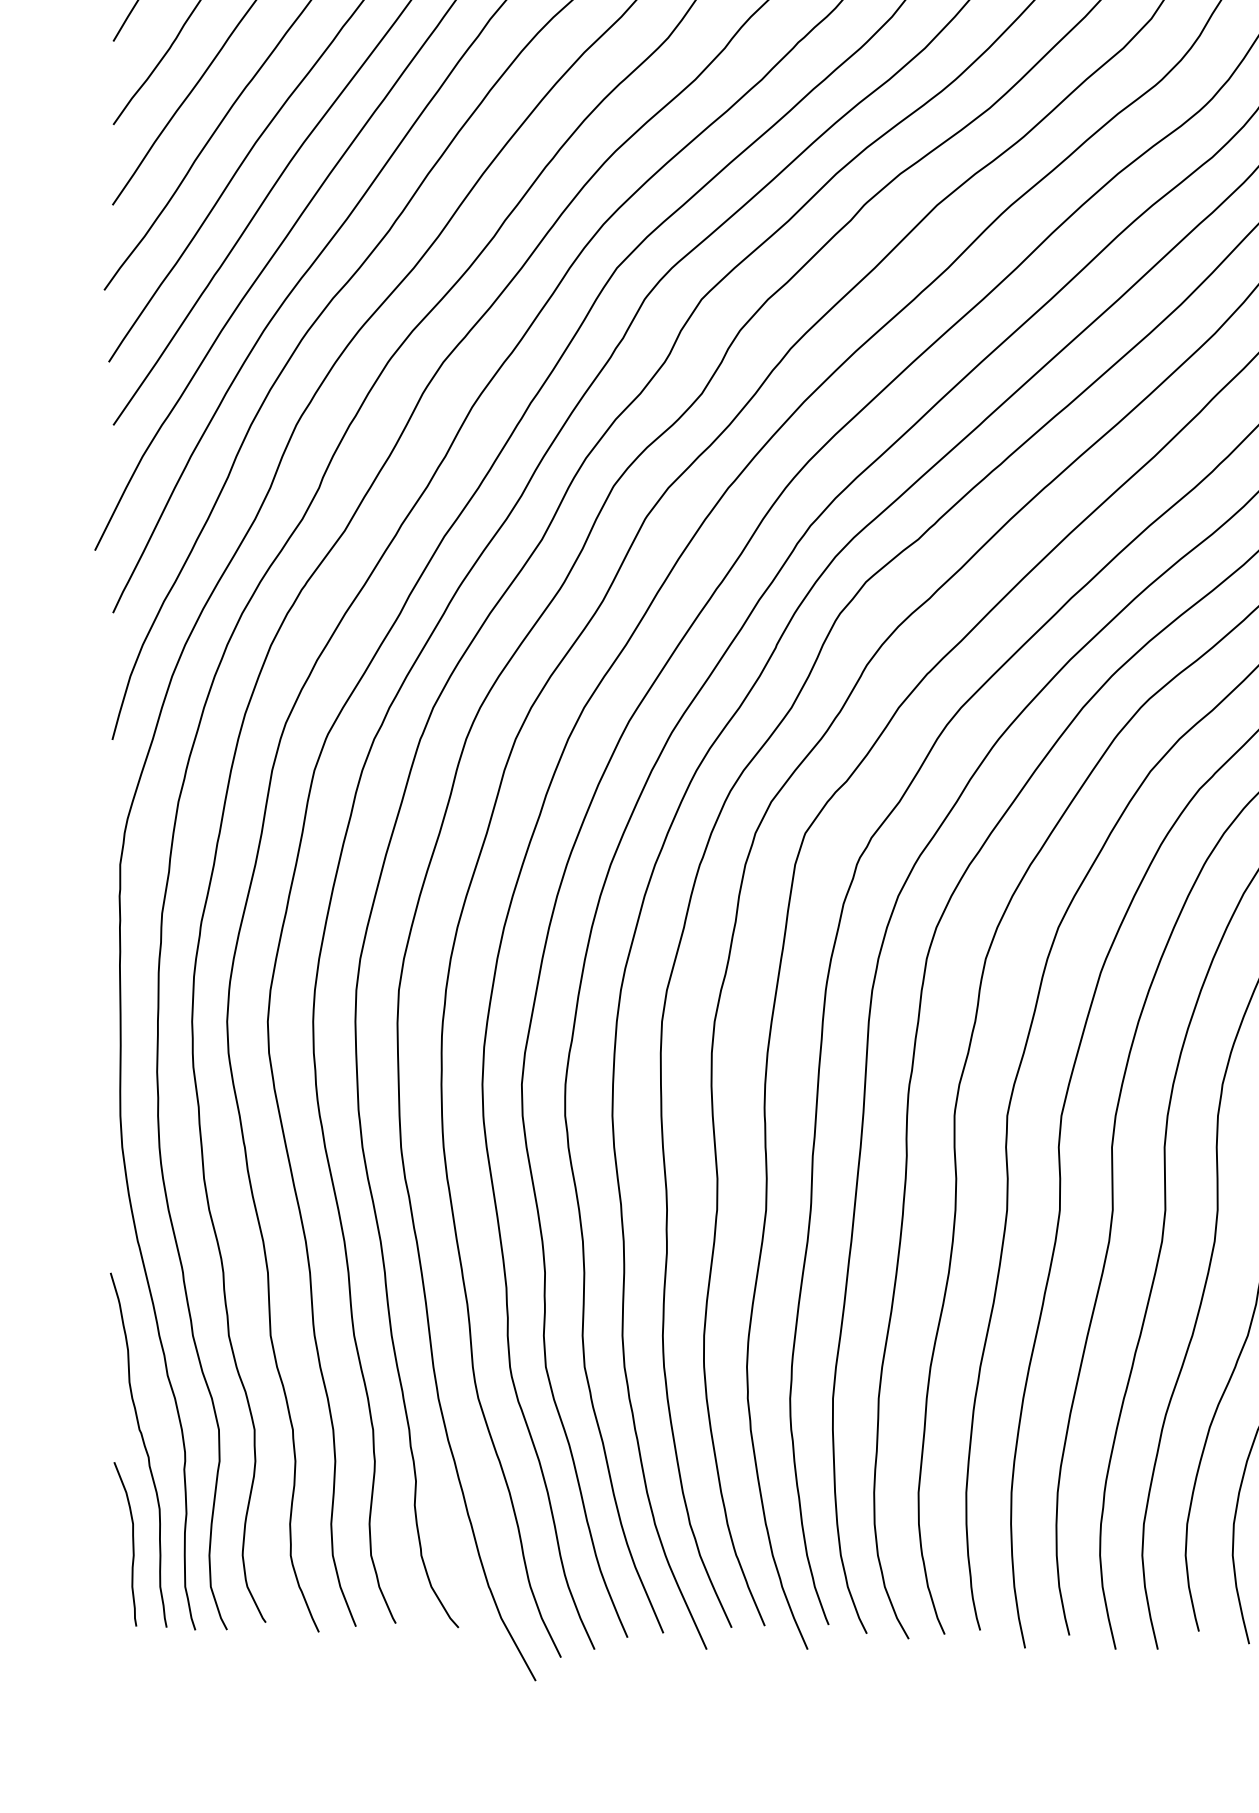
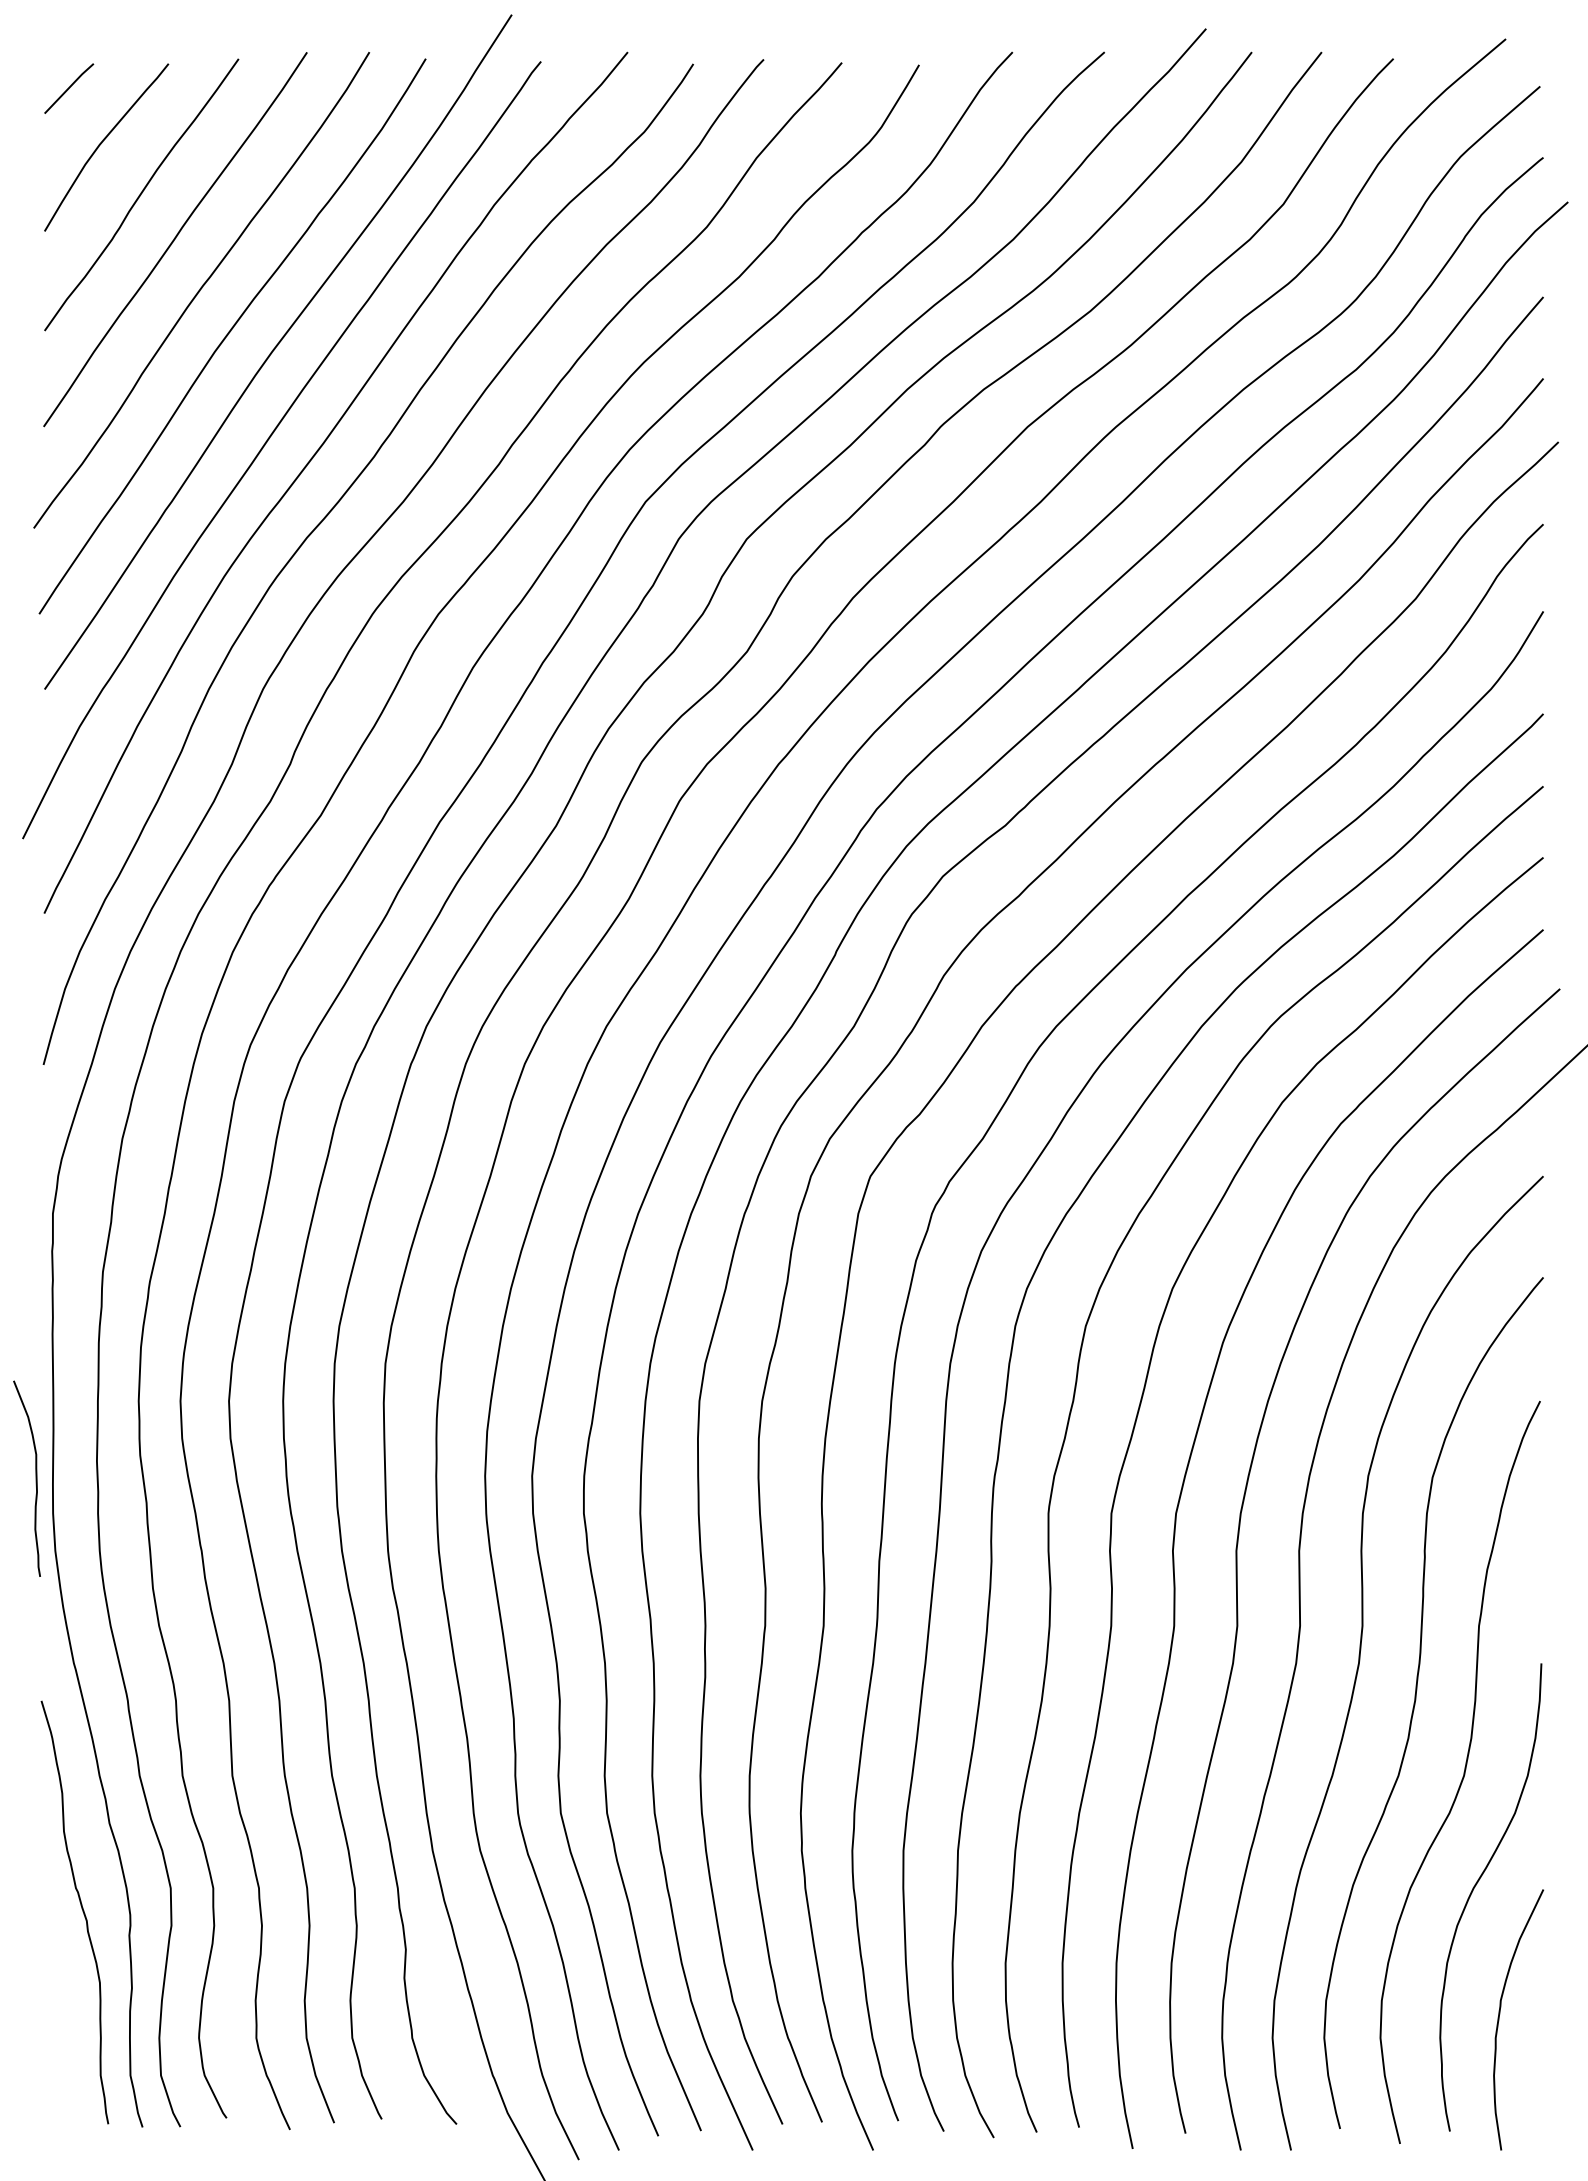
curve: (132, 1544) -> (35, 1478), moved

